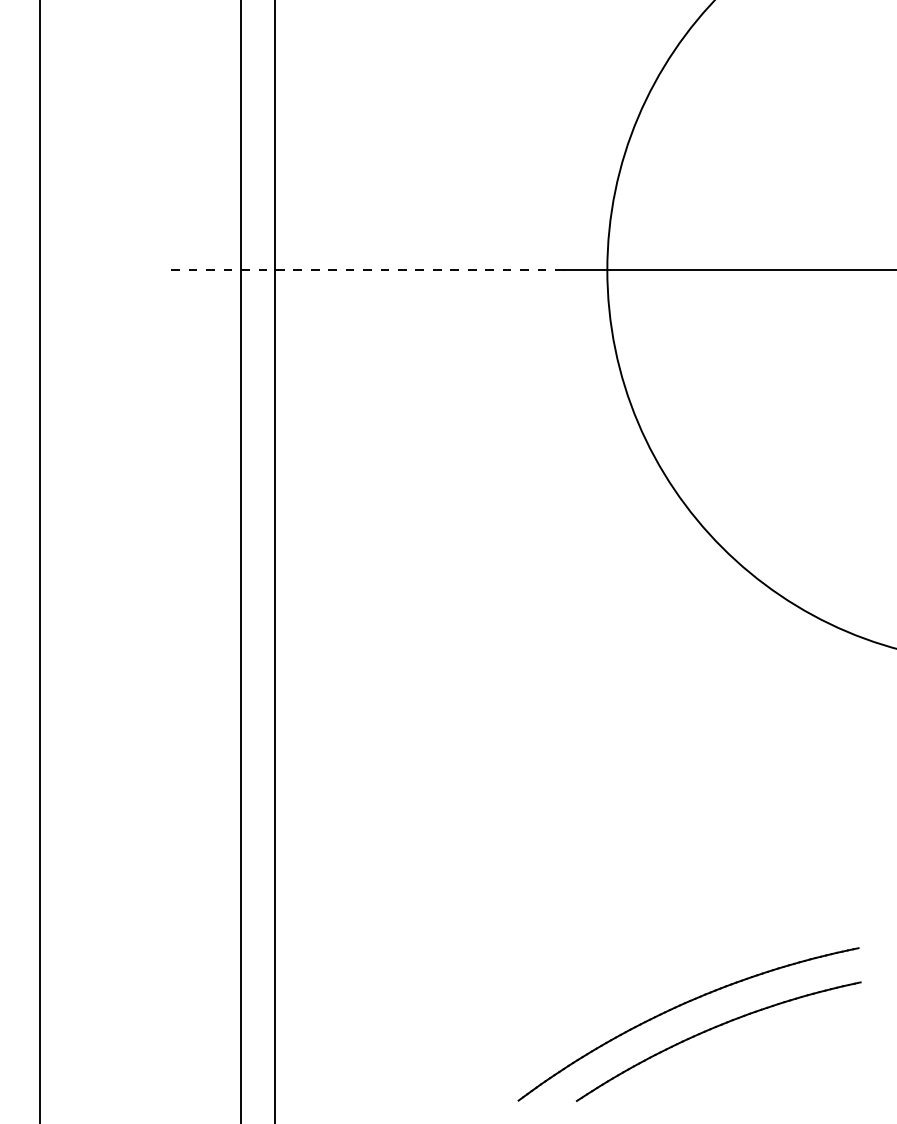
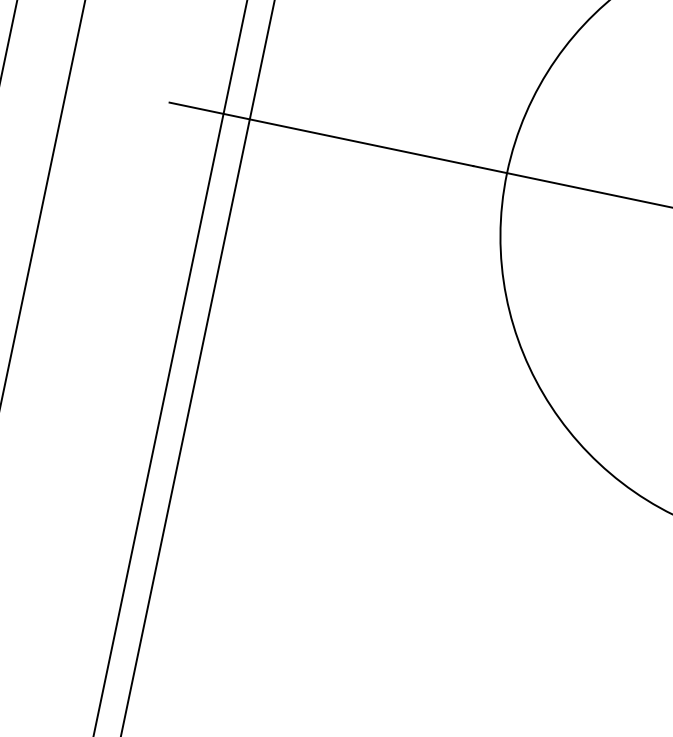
line: (367, 270) -> (321, 134), dashed -> solid

